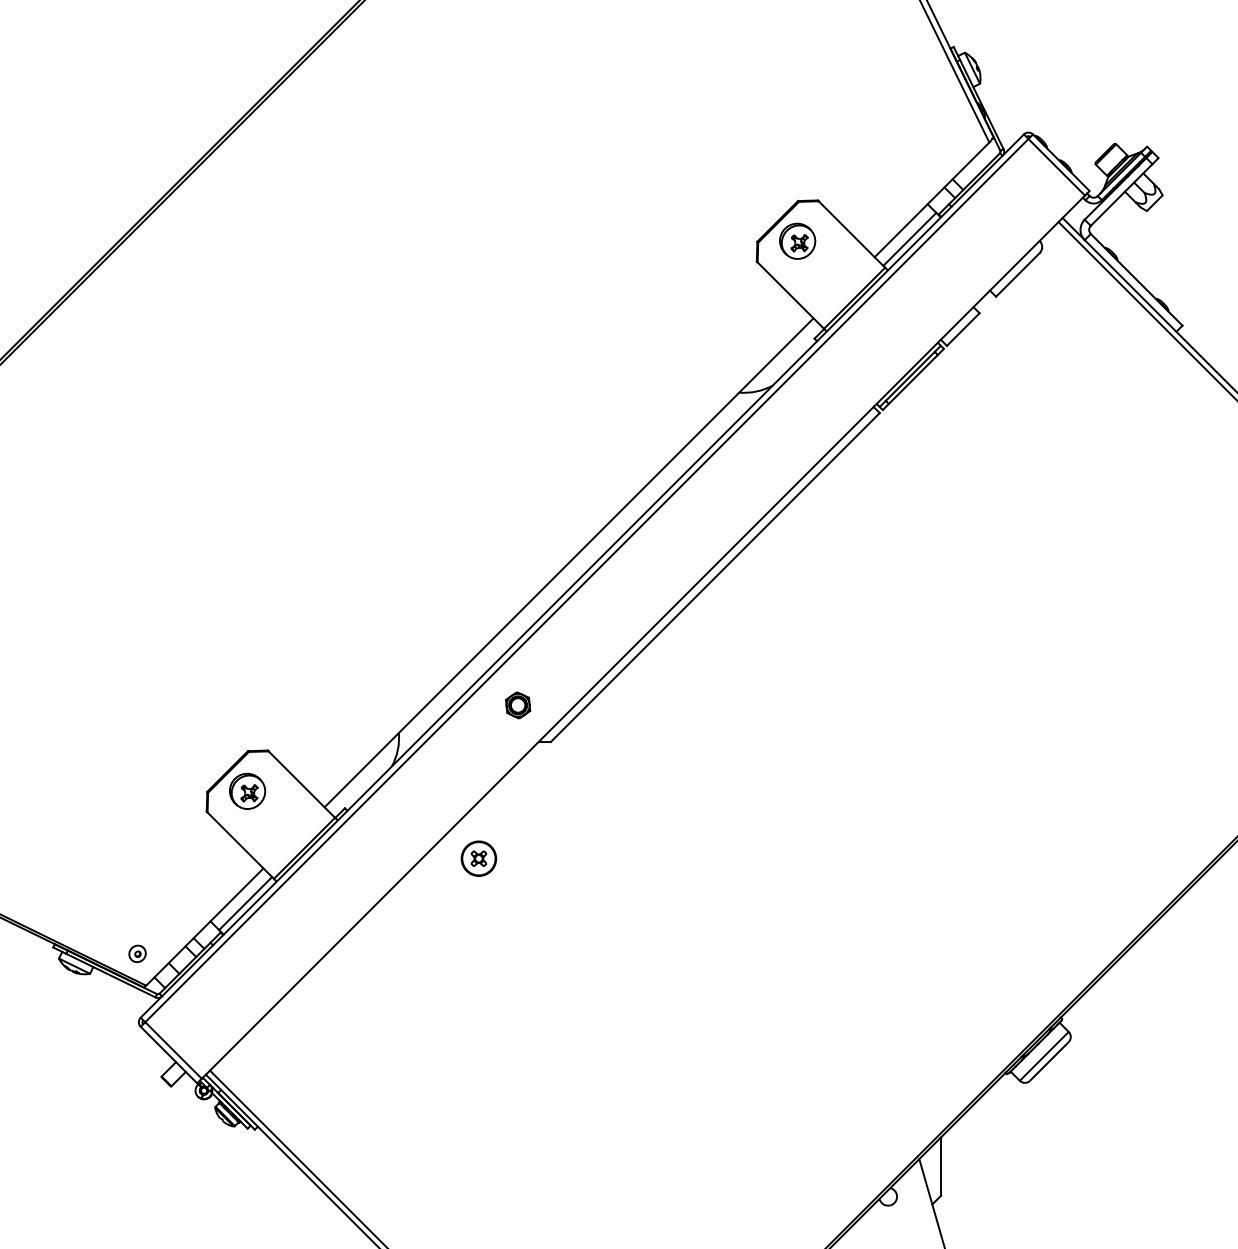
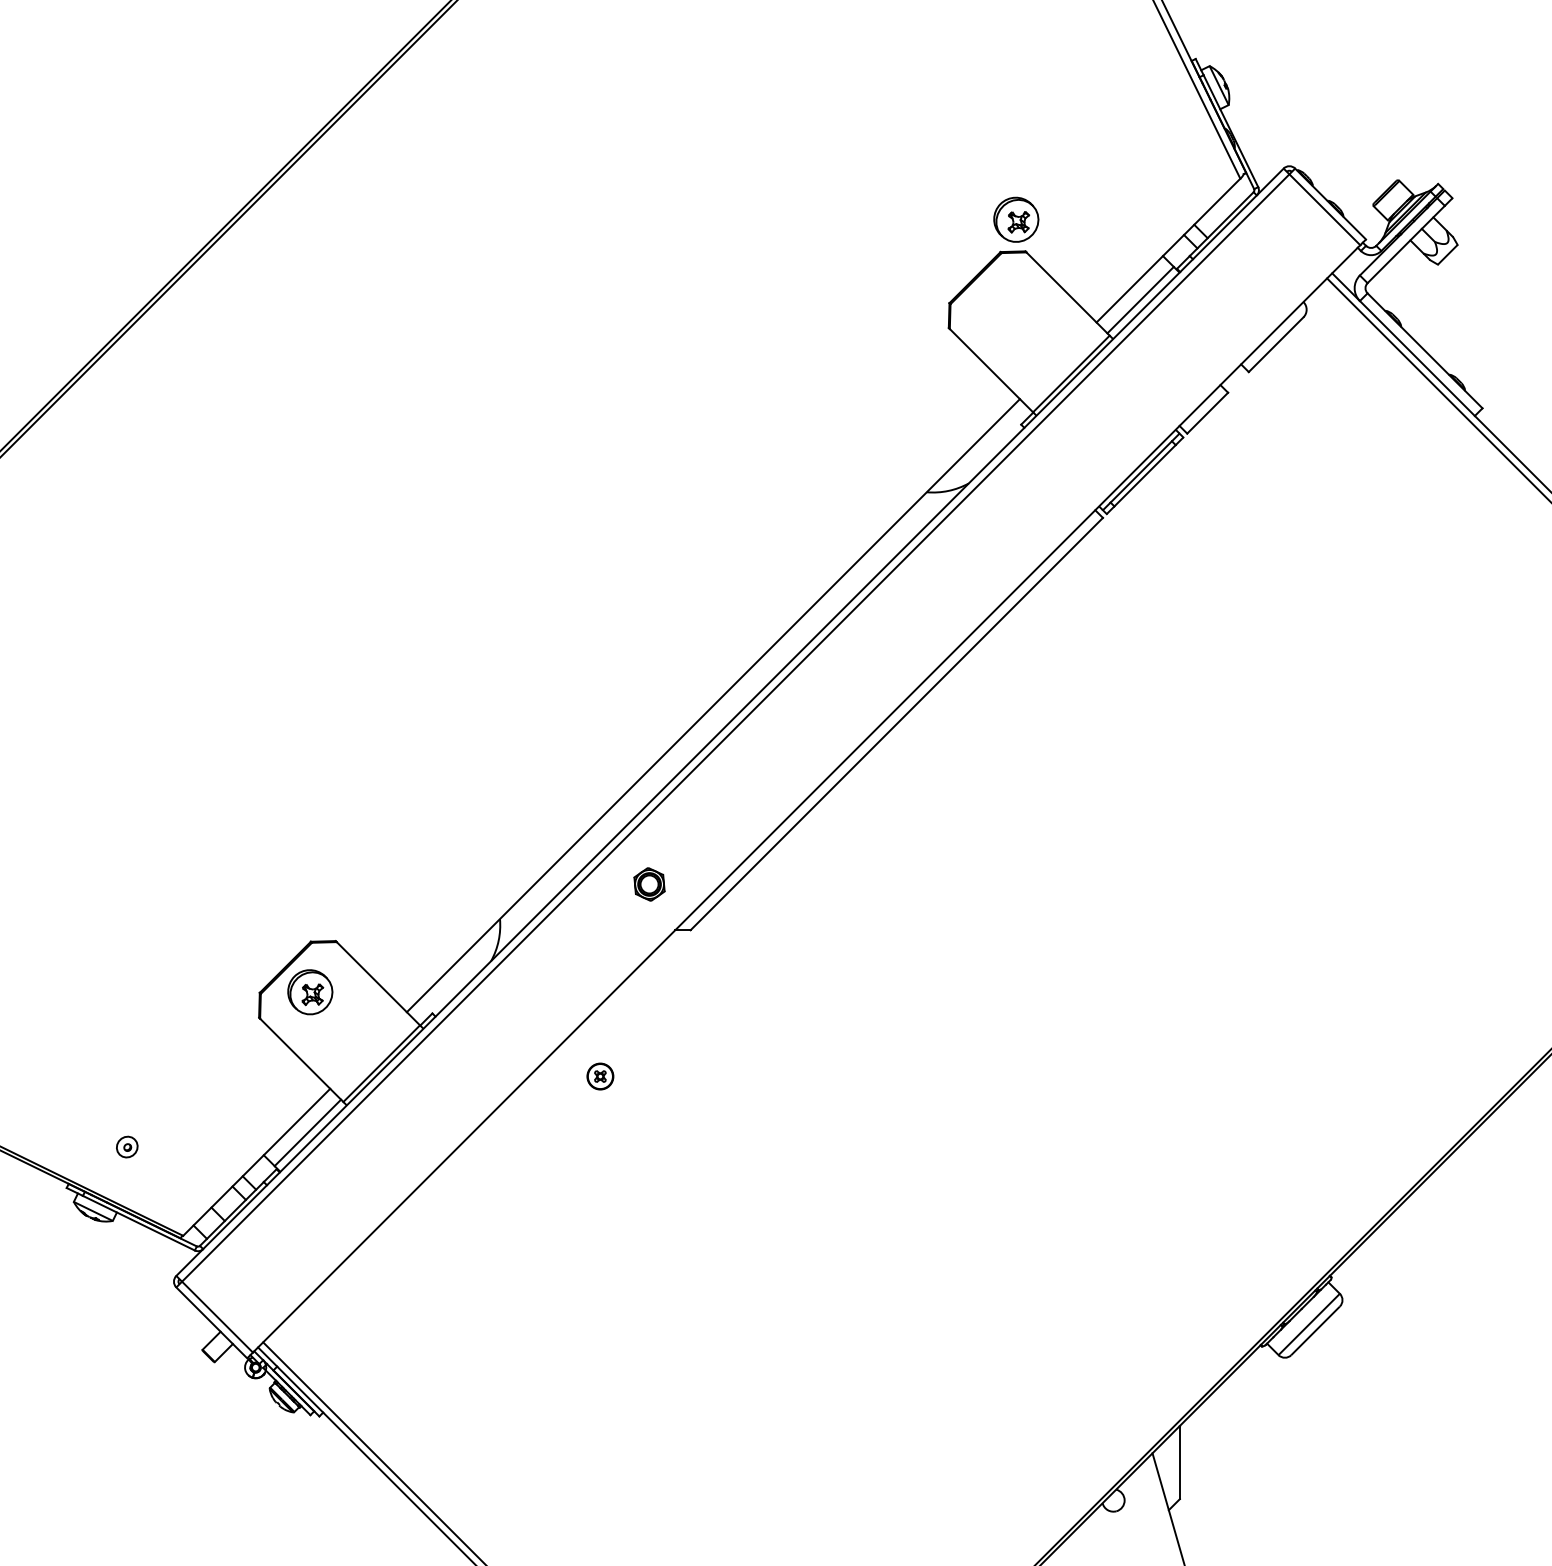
part: (797, 240) -> (1016, 218), moved
part: (478, 858) -> (599, 1076), size x0.6
part: (137, 953) -> (127, 1146), moved

